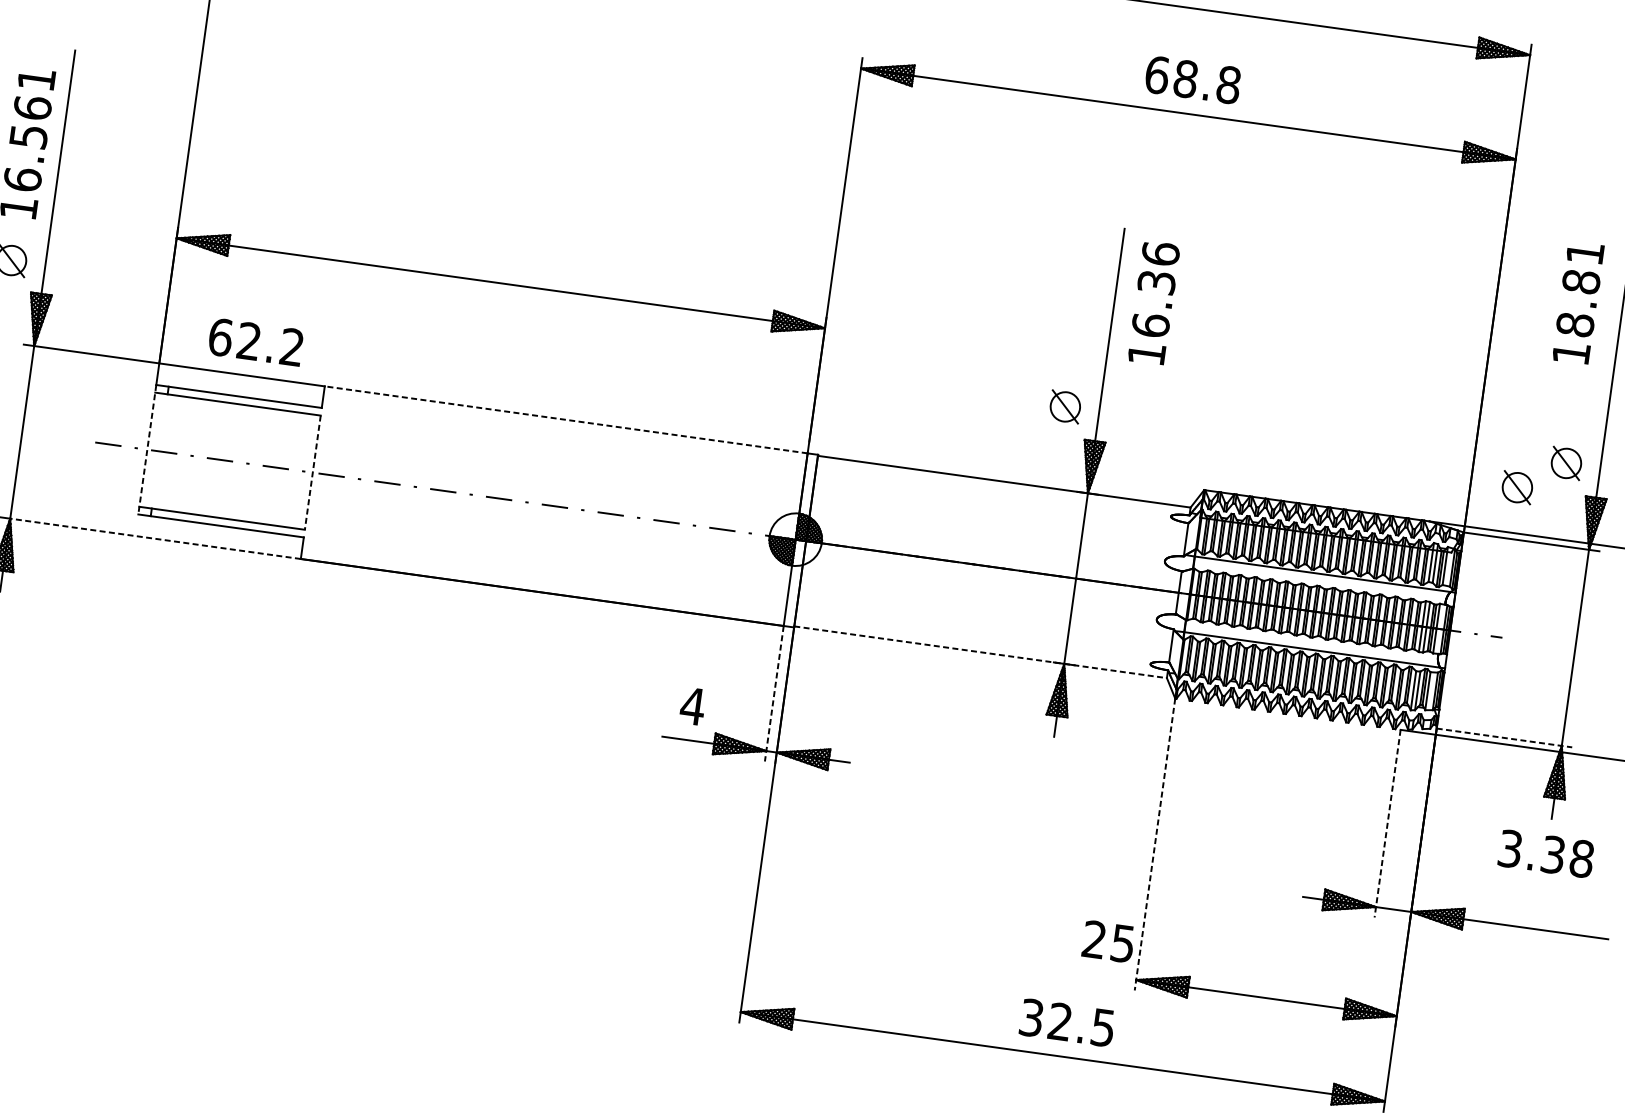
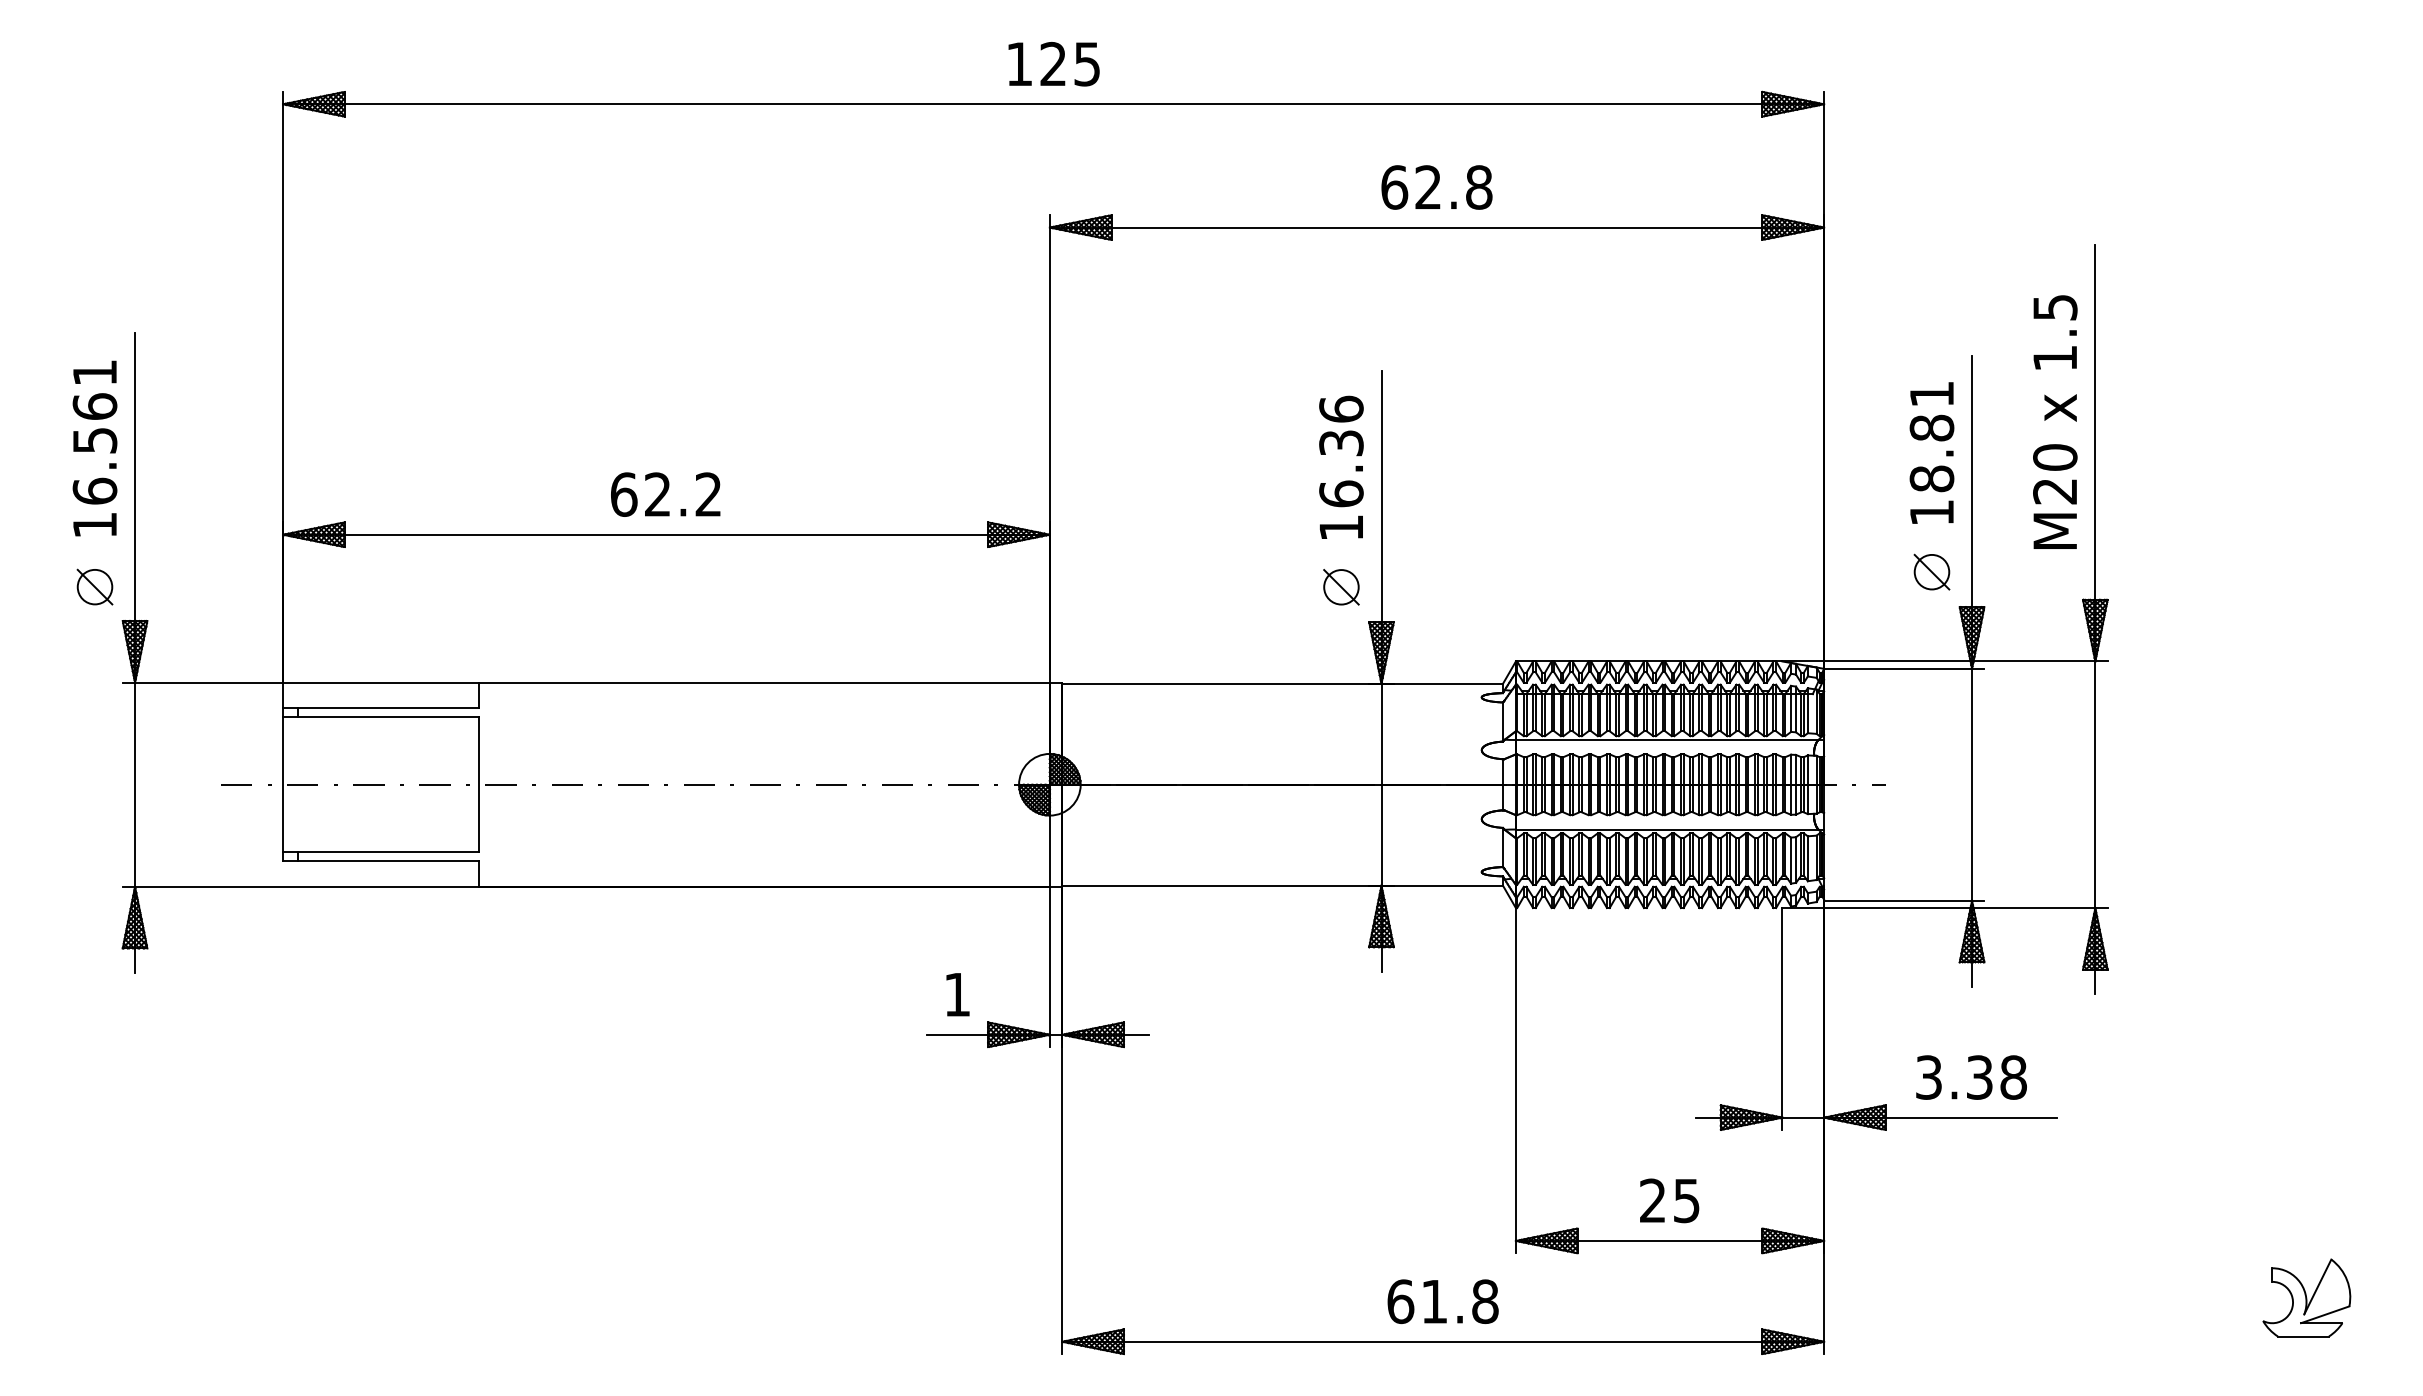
text: (1185, 79) -> (1428, 187), 68.8 -> 62.8
text: (1154, 302) -> (1341, 466), moved
text: (1578, 302) -> (1931, 452), moved
text: (255, 342) -> (665, 494), moved
line: (566, 419) -> (764, 682), dashed -> solid
line: (147, 449) -> (283, 784), dashed -> solid
line: (312, 472) -> (478, 784), dashed -> solid
part: (1517, 487) -> (1878, 607), removed
line: (155, 538) -> (306, 886), dashed -> solid
line: (981, 652) -> (1283, 885), dashed -> solid
line: (773, 694) -> (1049, 967), dashed -> solid
text: (692, 706) -> (957, 994), 4 -> 1
line: (1504, 737) -> (1904, 900), dashed -> solid
line: (1387, 824) -> (1782, 1019), dashed -> solid
line: (1154, 844) -> (1515, 1080), dashed -> solid
text: (1546, 853) -> (1971, 1077), moved
text: (1108, 941) -> (1669, 1200), moved
text: (1067, 1022) -> (1442, 1301), 32.5 -> 61.8

